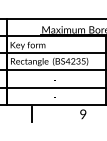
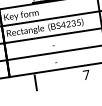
text: (83, 113) -> (86, 74), 9 -> 7

